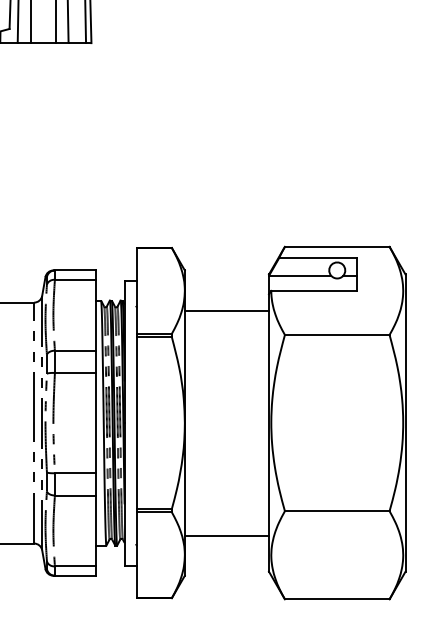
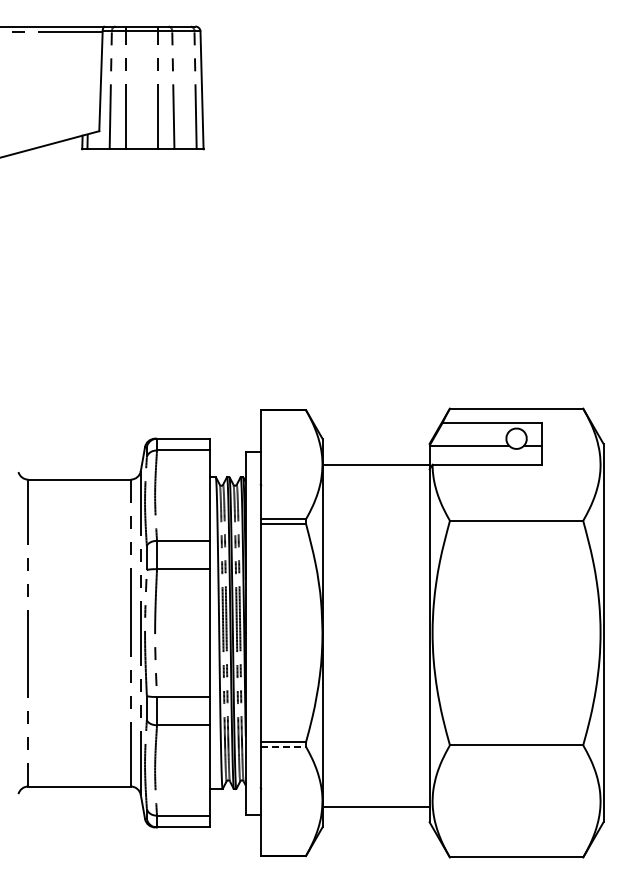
line: (226, 310) -> (375, 464), moved
line: (155, 512) -> (284, 746), solid -> dashed
line: (226, 535) -> (375, 807), moved

